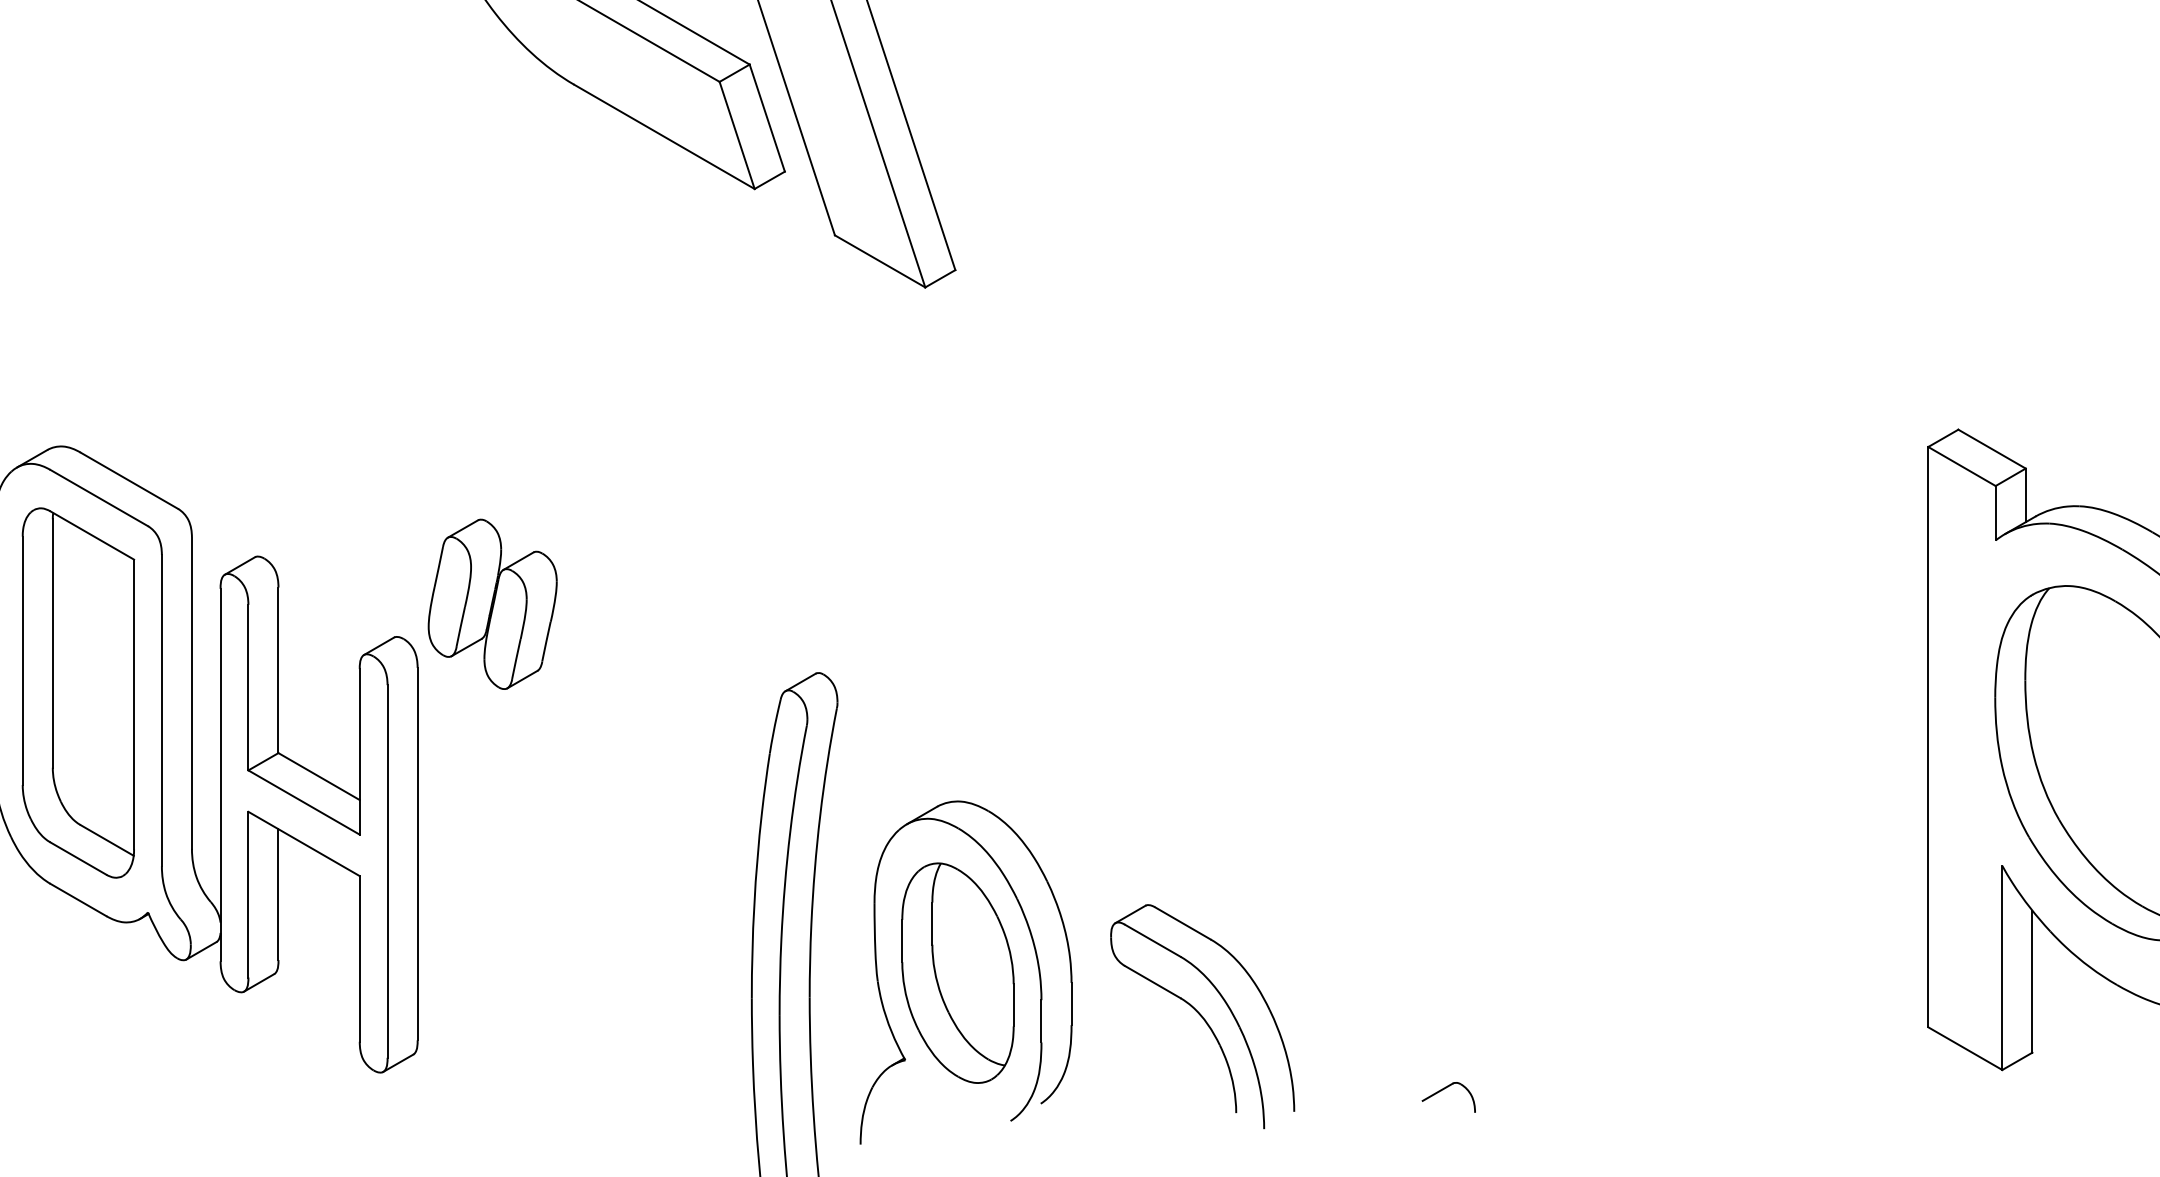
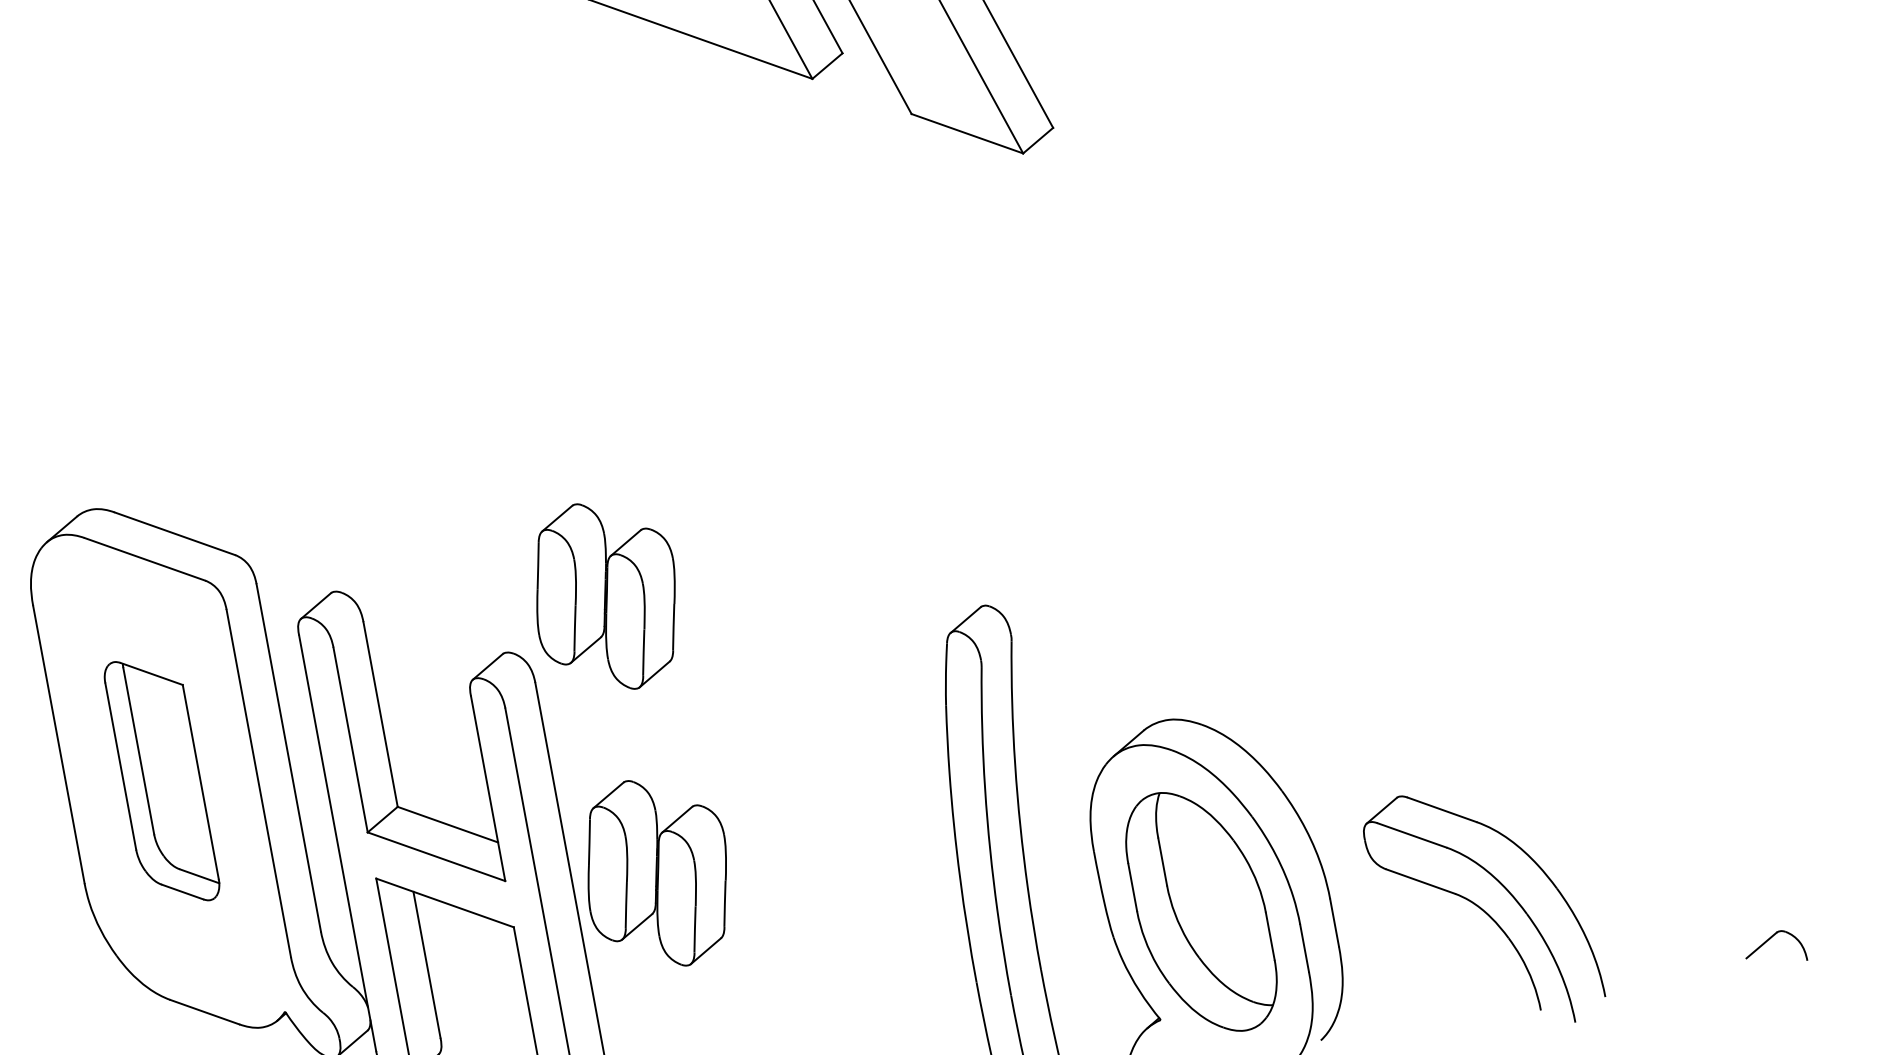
part: (78, 692) -> (162, 780), size x0.6
part: (492, 851) -> (656, 872), added

